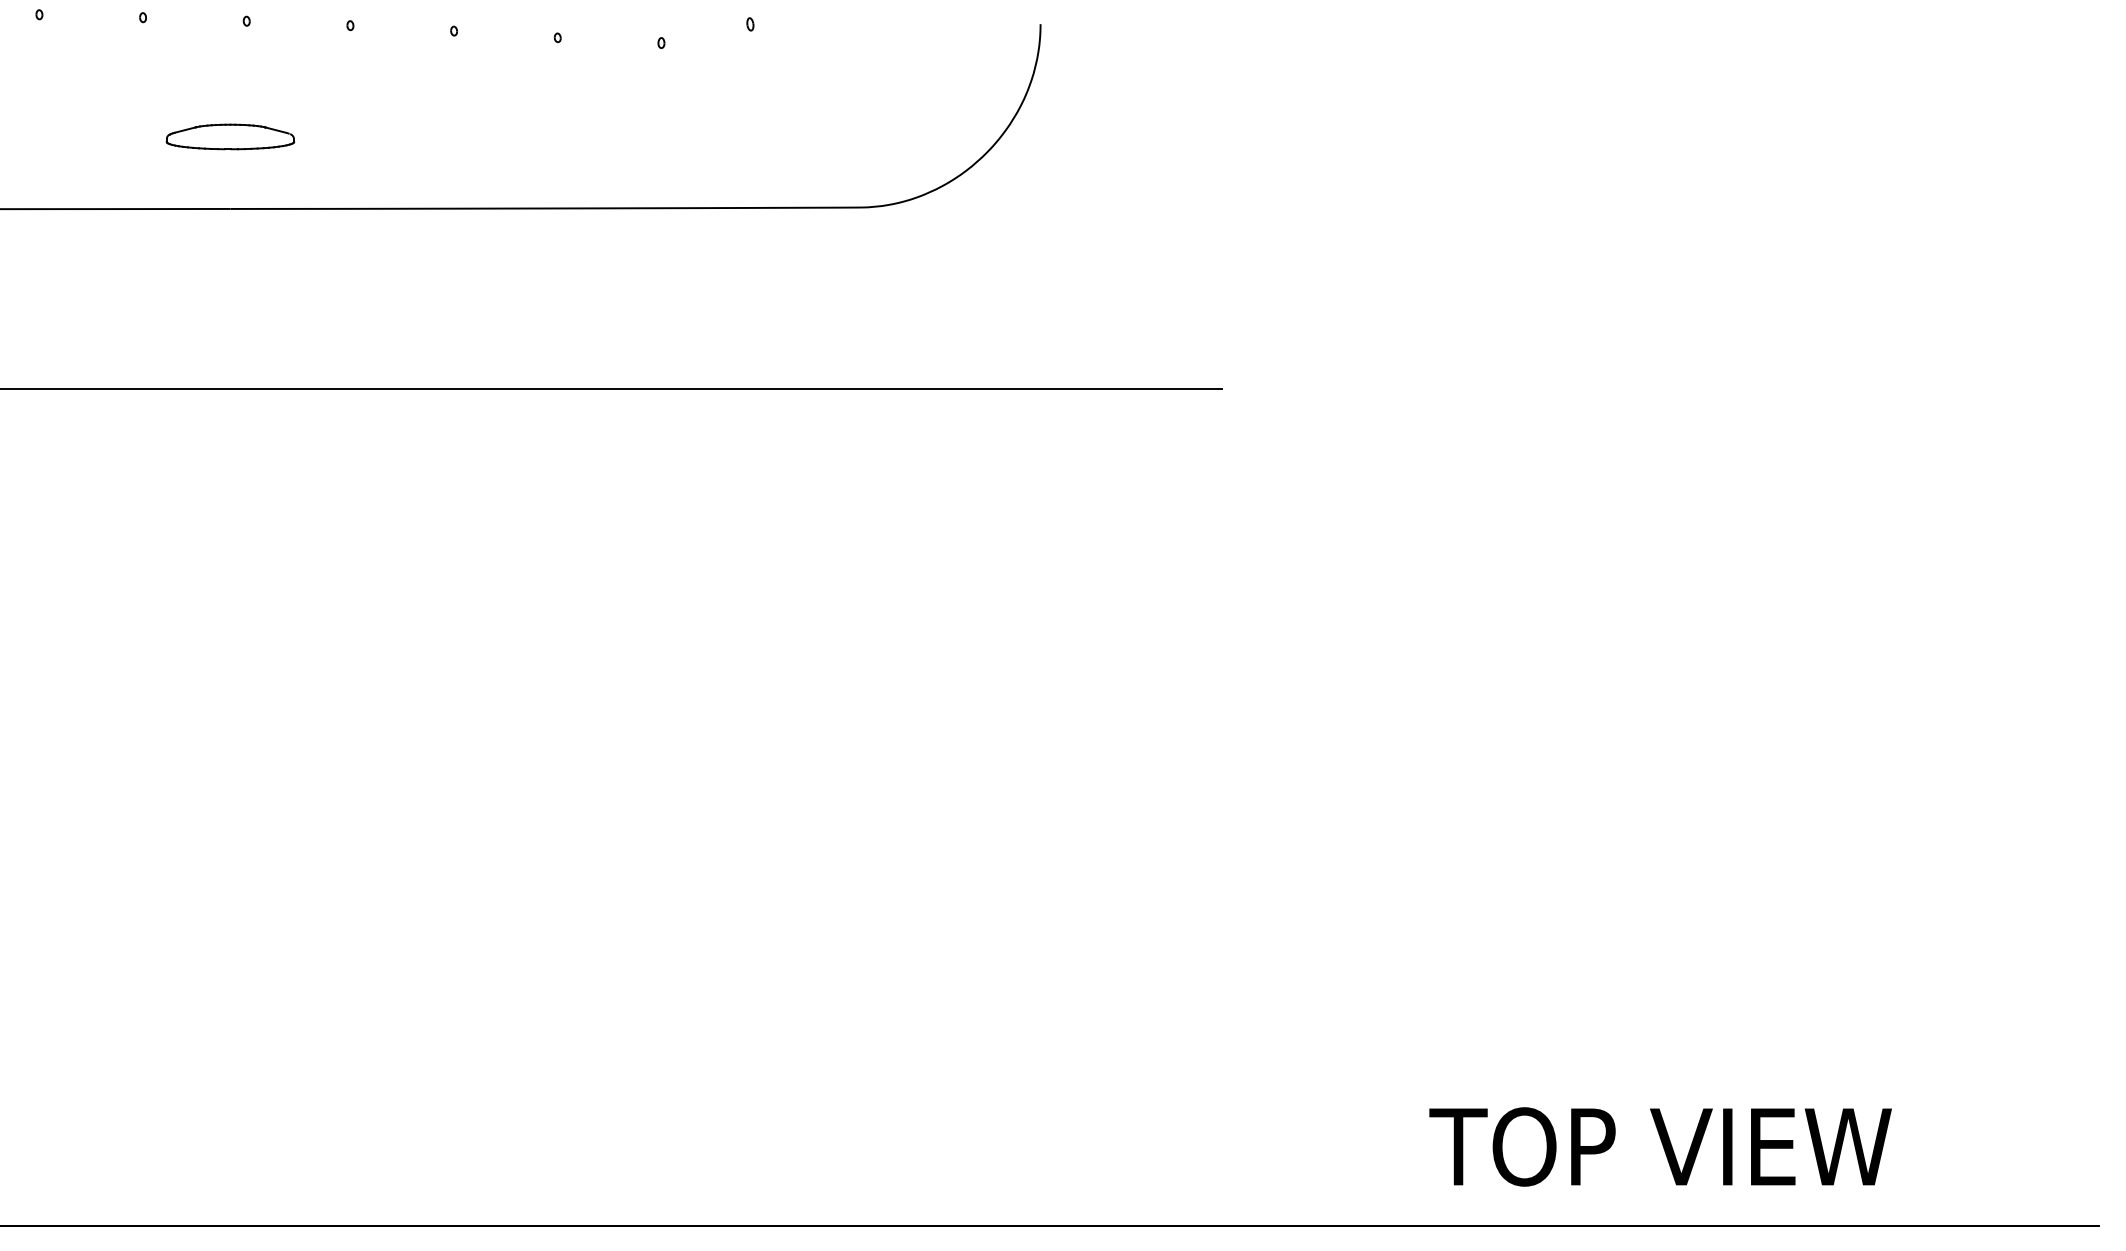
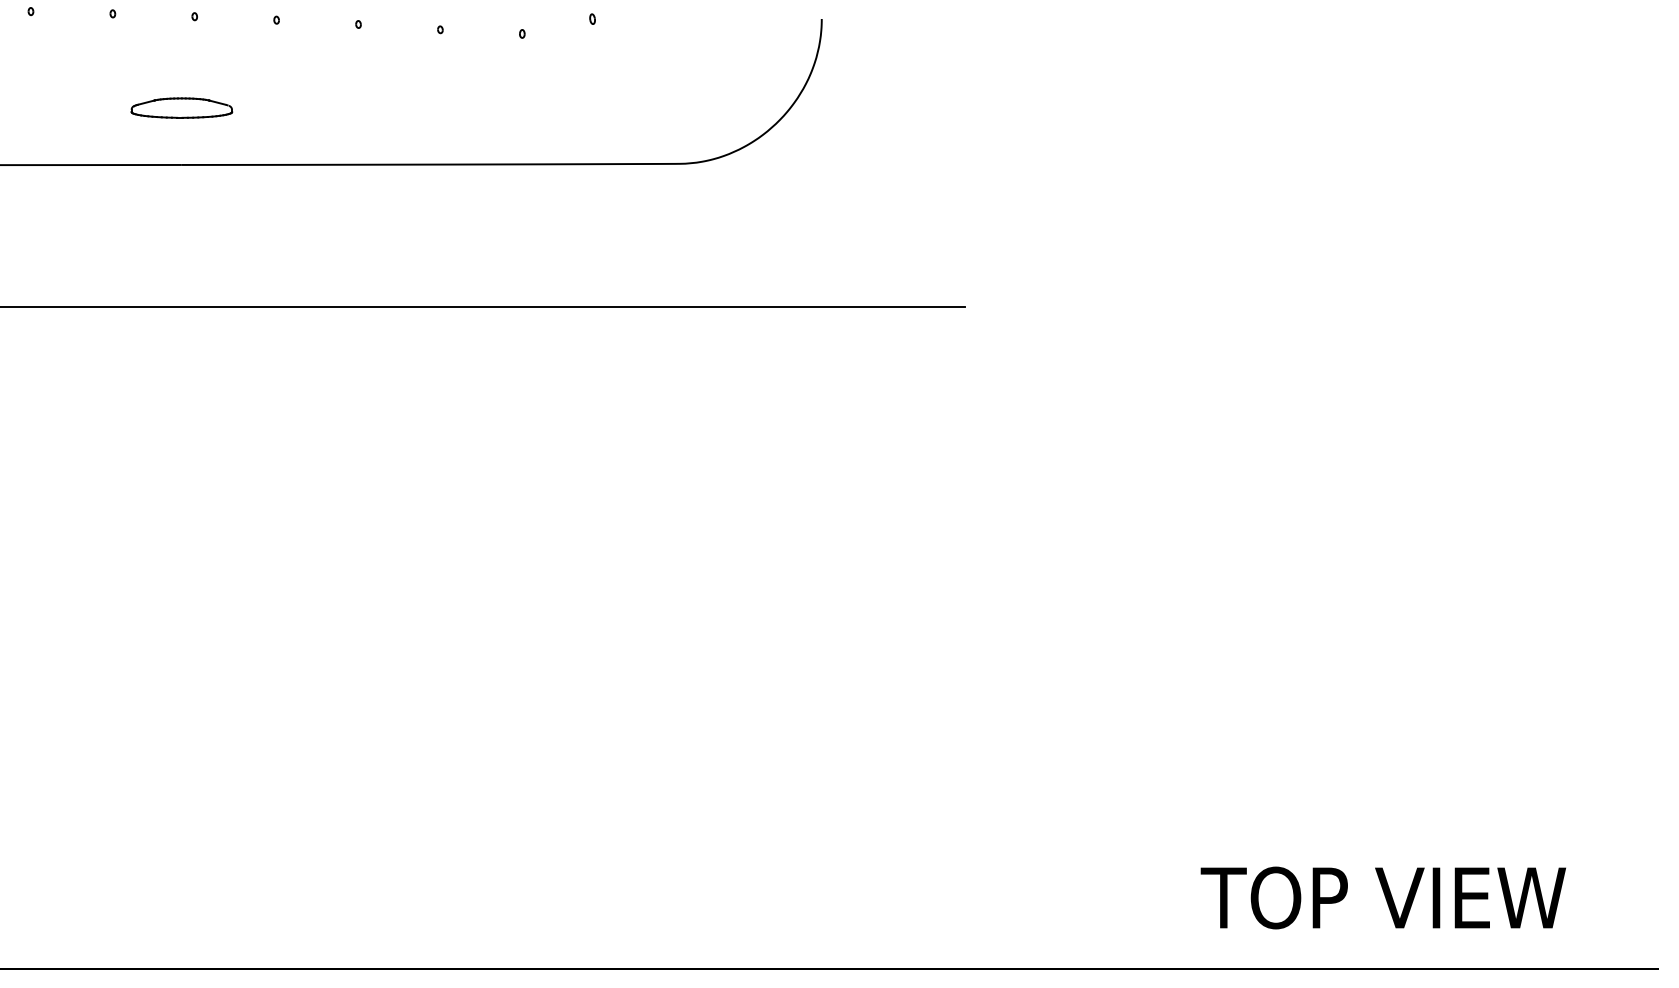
text: (1660, 1146) -> (1383, 897), moved

